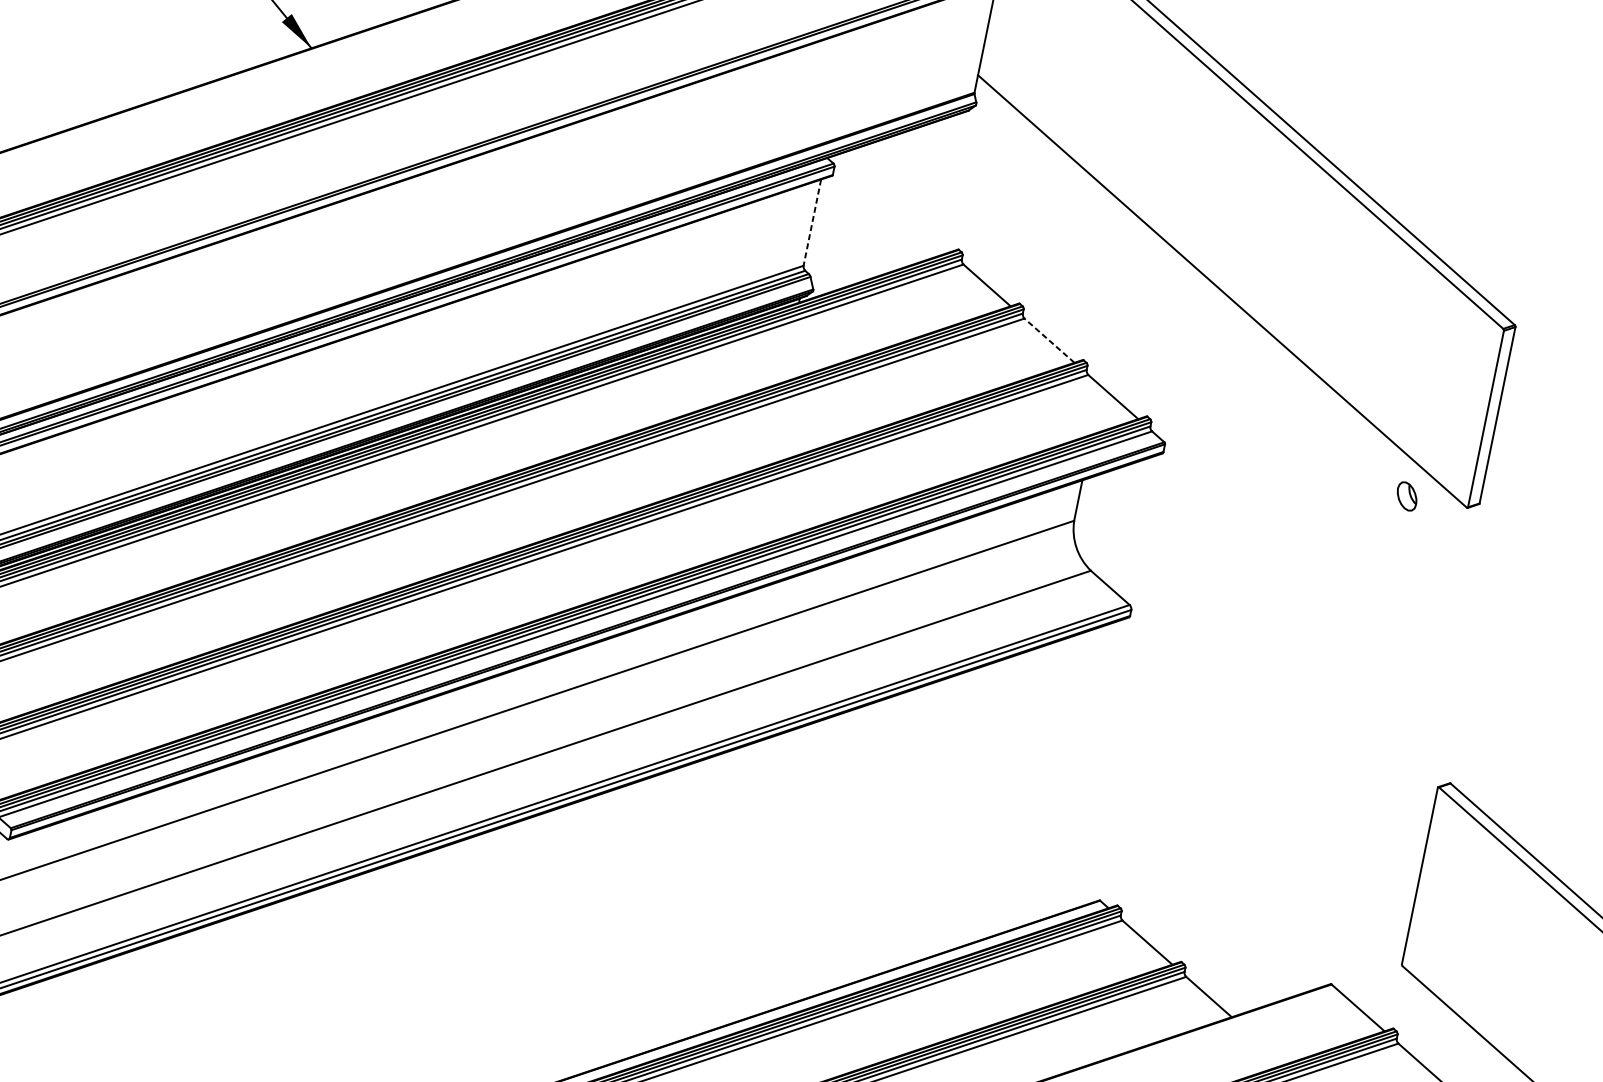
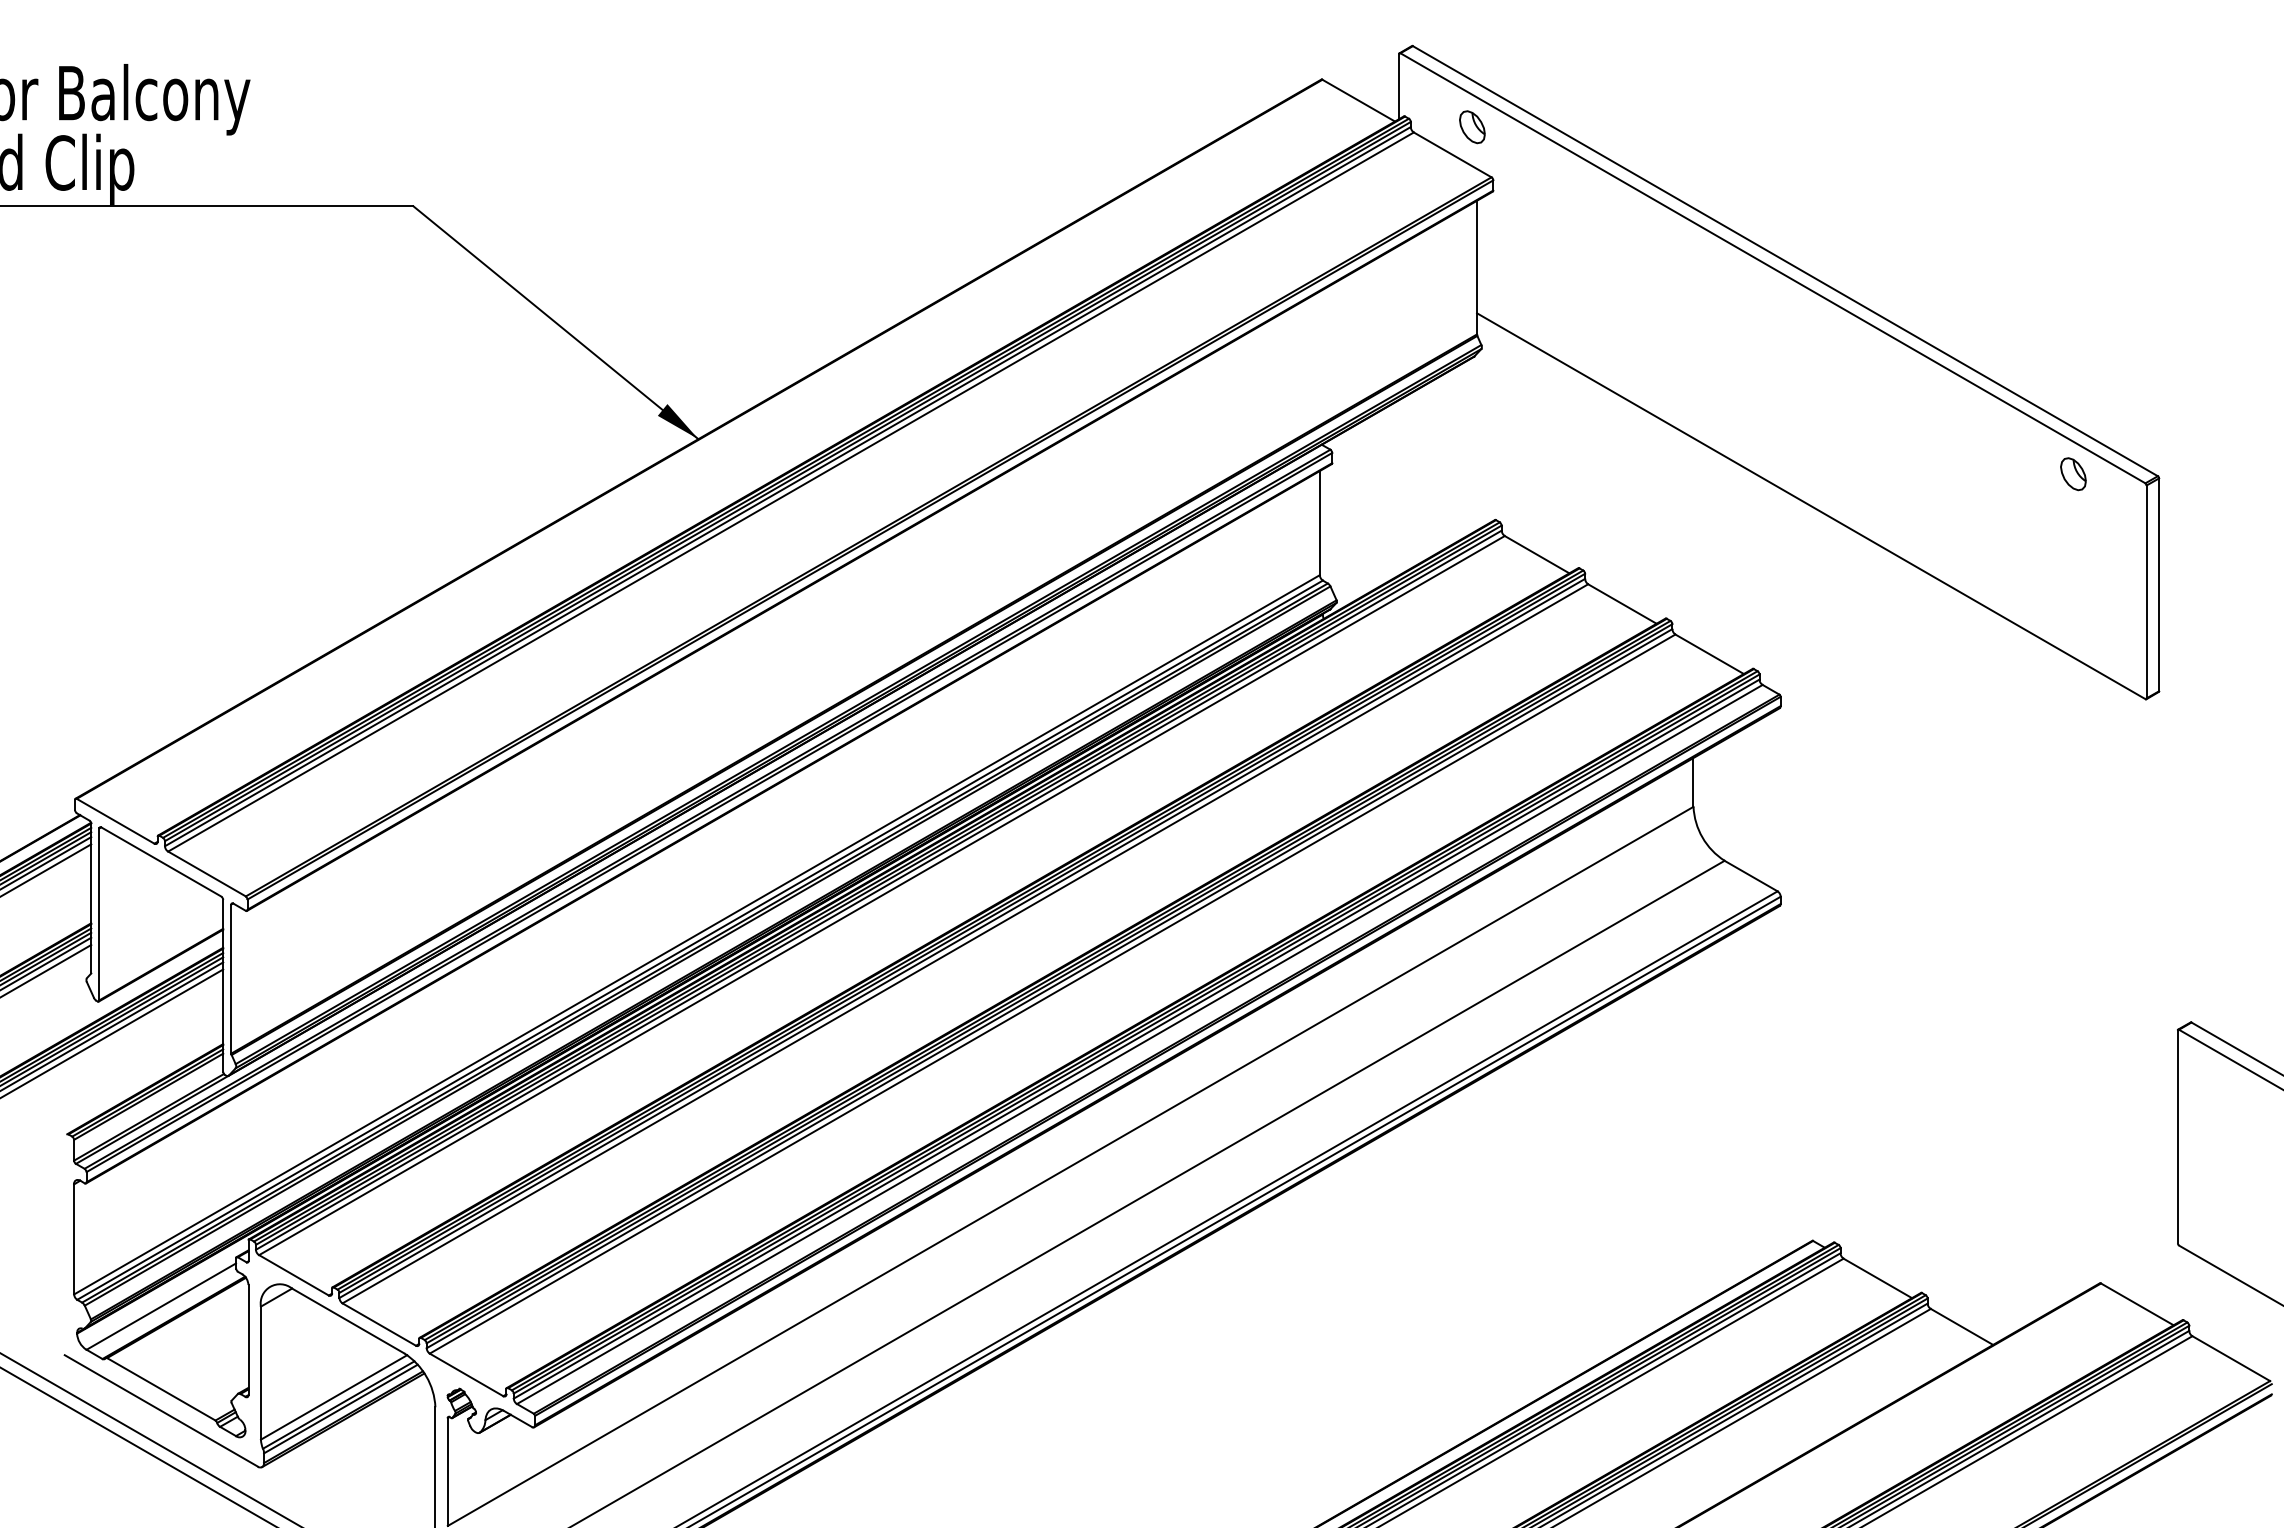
line: (812, 222) -> (1319, 523), dashed -> solid
line: (1049, 341) -> (1622, 604), dashed -> solid
part: (1407, 496) -> (2073, 474), moved

